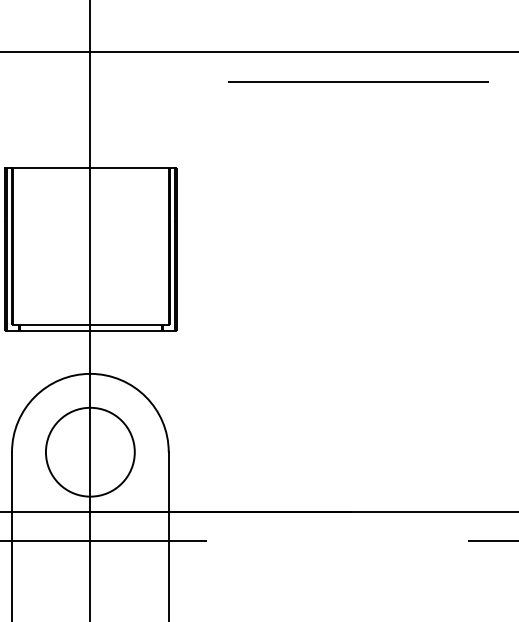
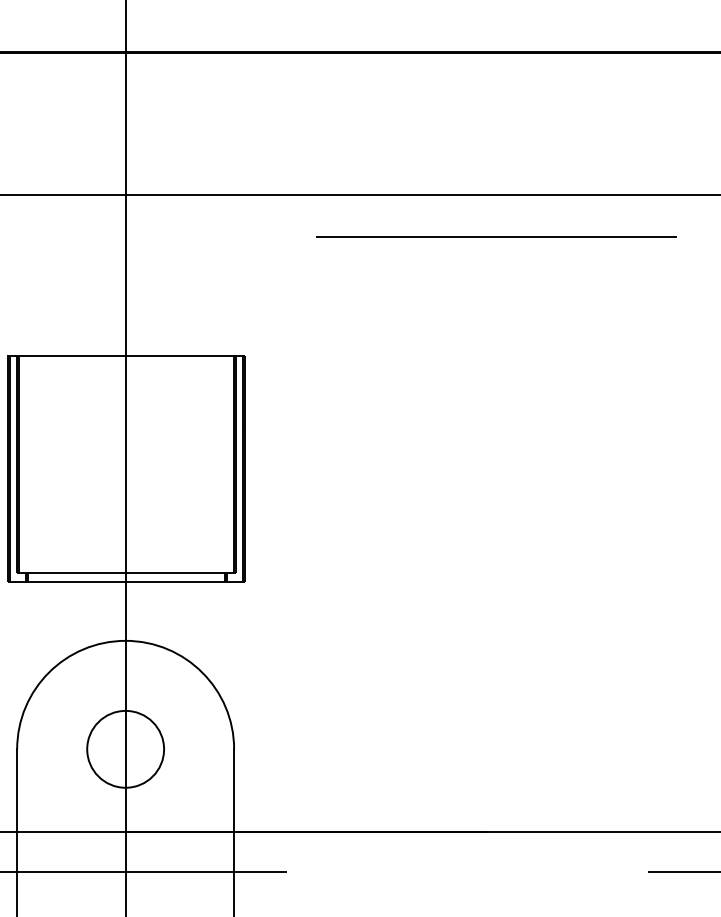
circle: (90, 451) -> (125, 748), size x0.62

